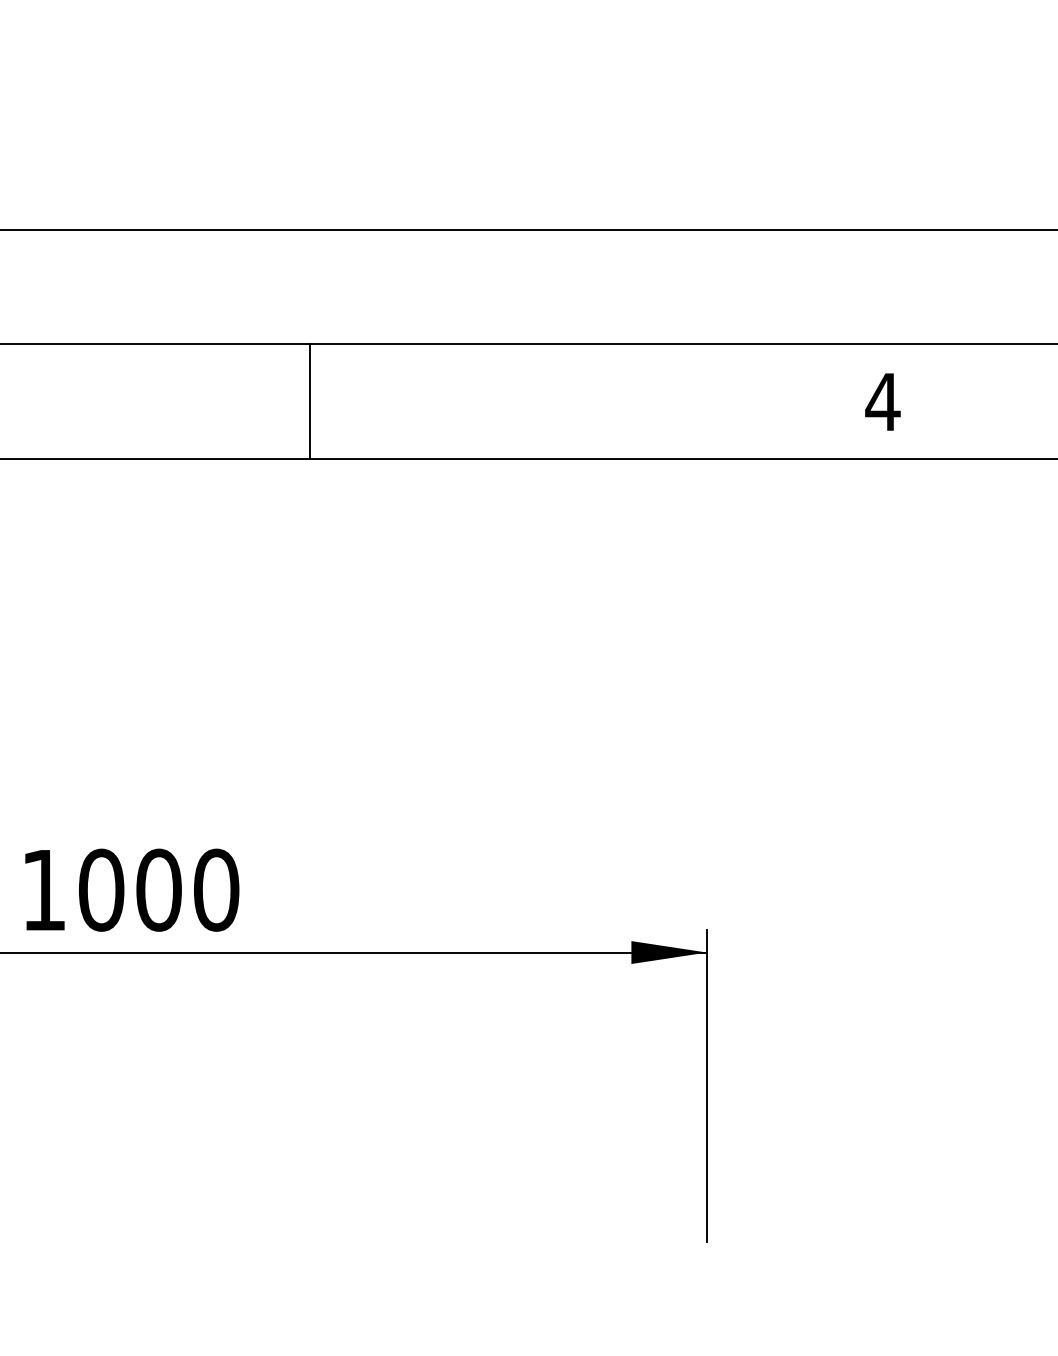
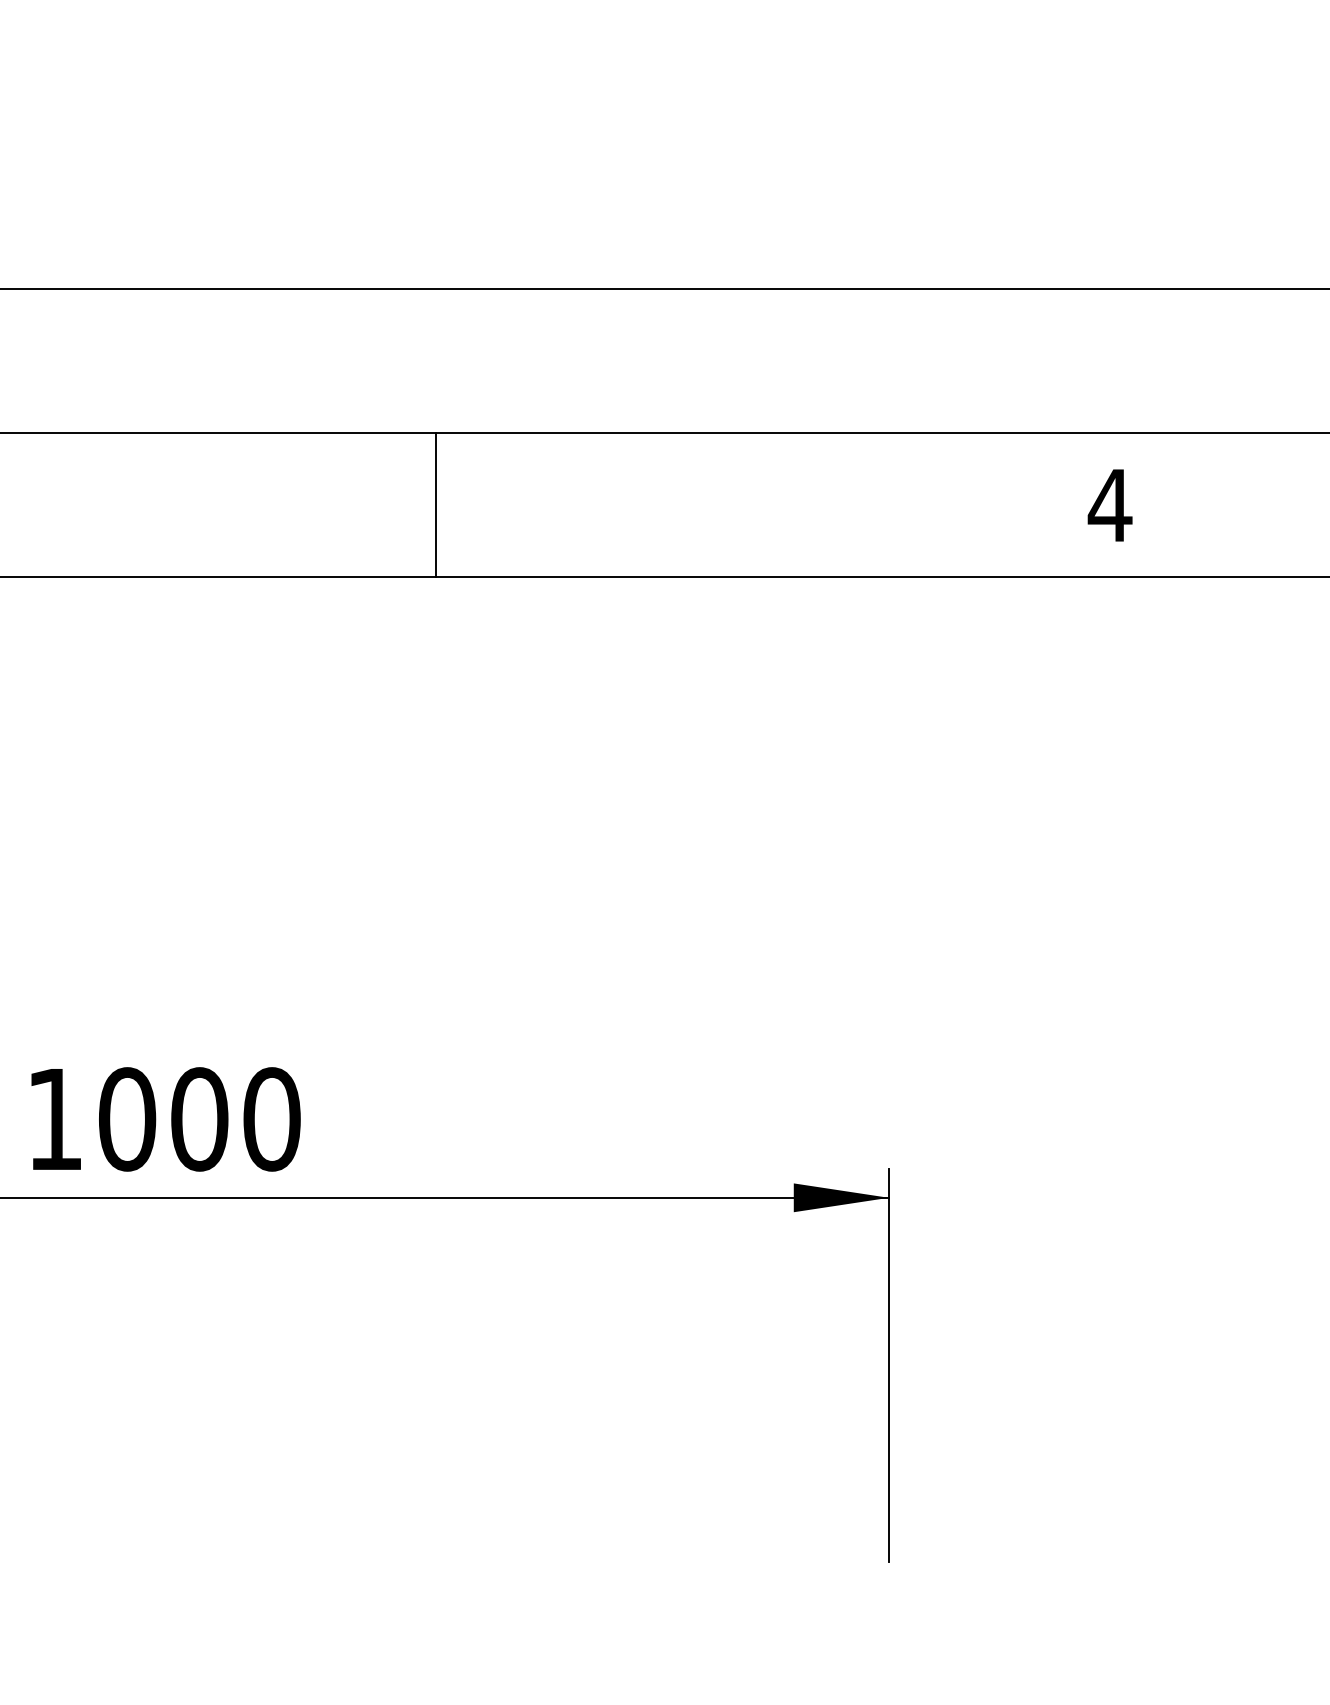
line: (310, 401) -> (436, 504), moved

